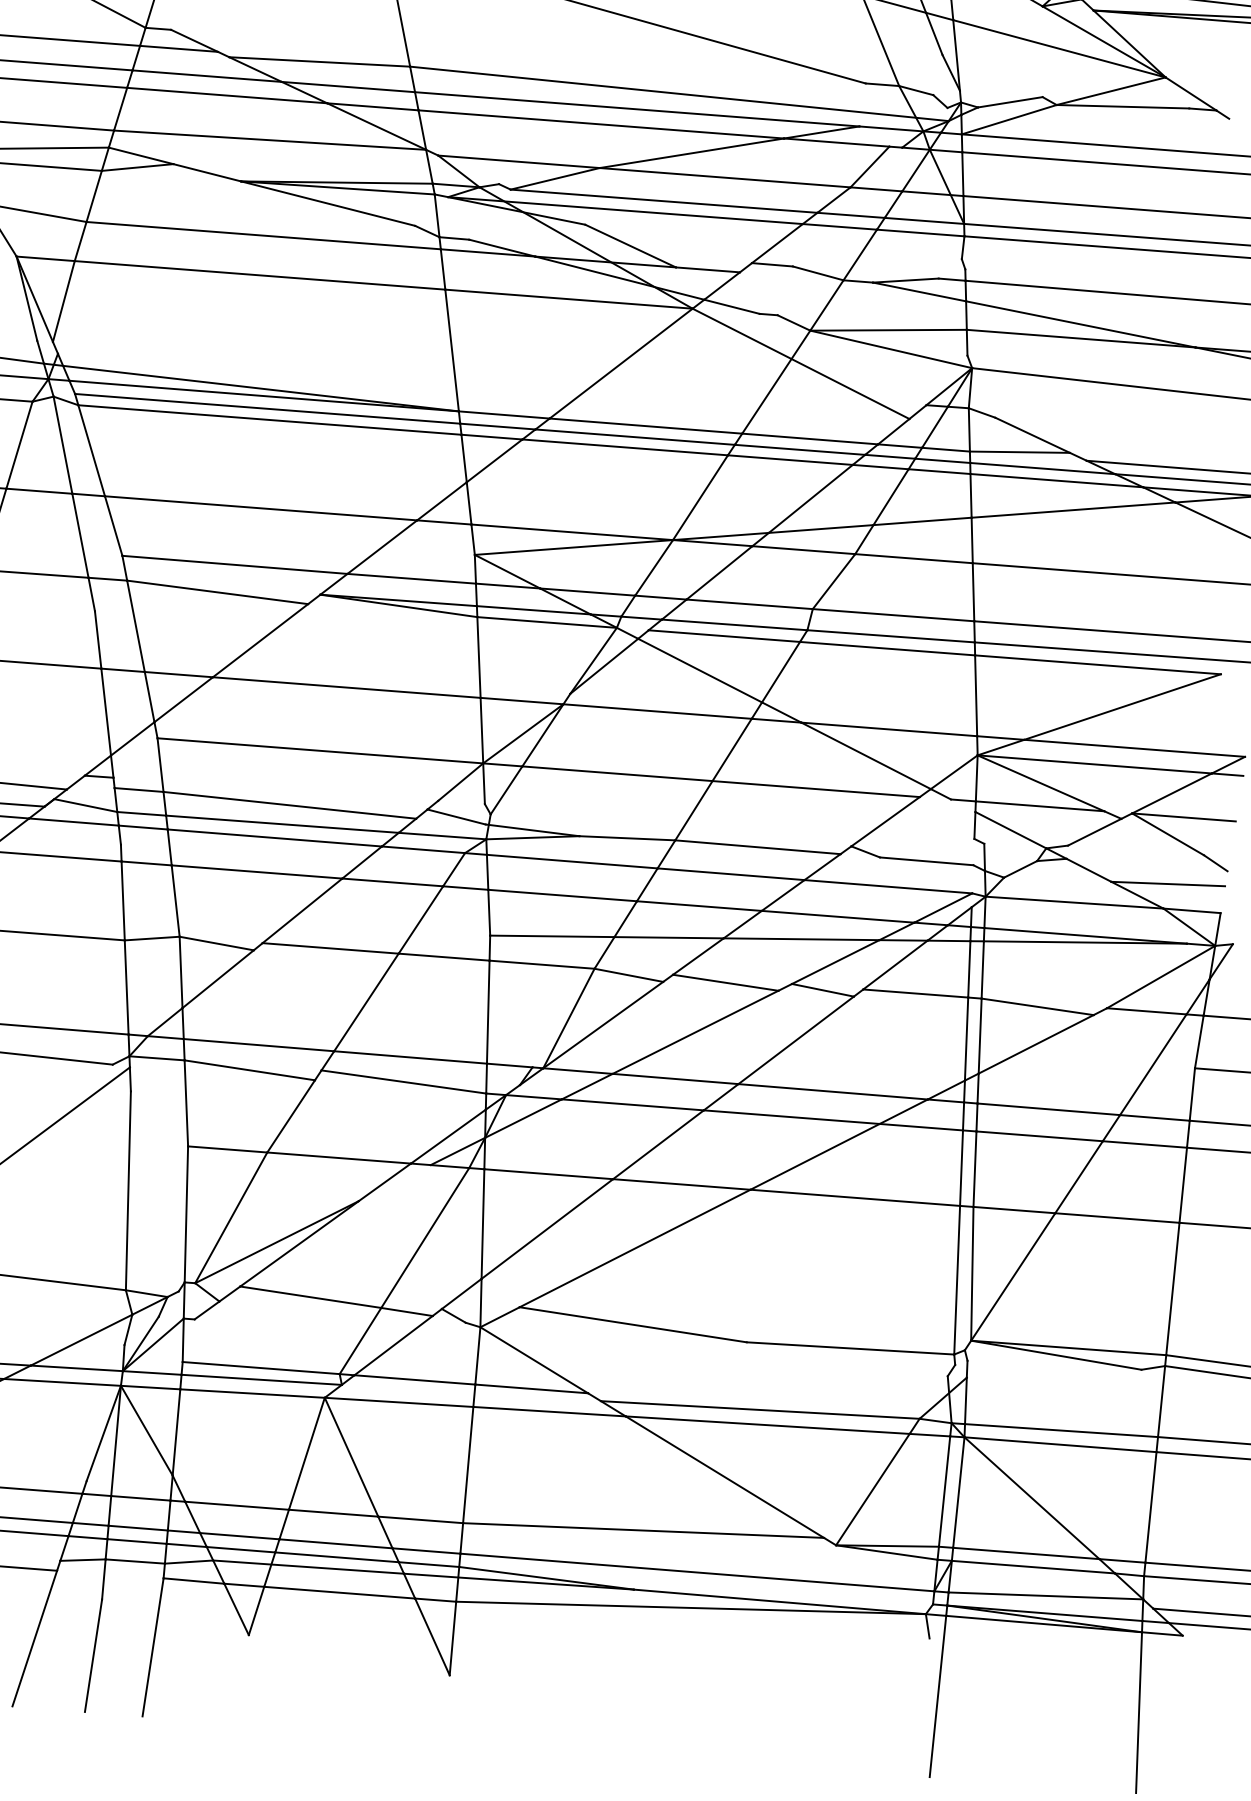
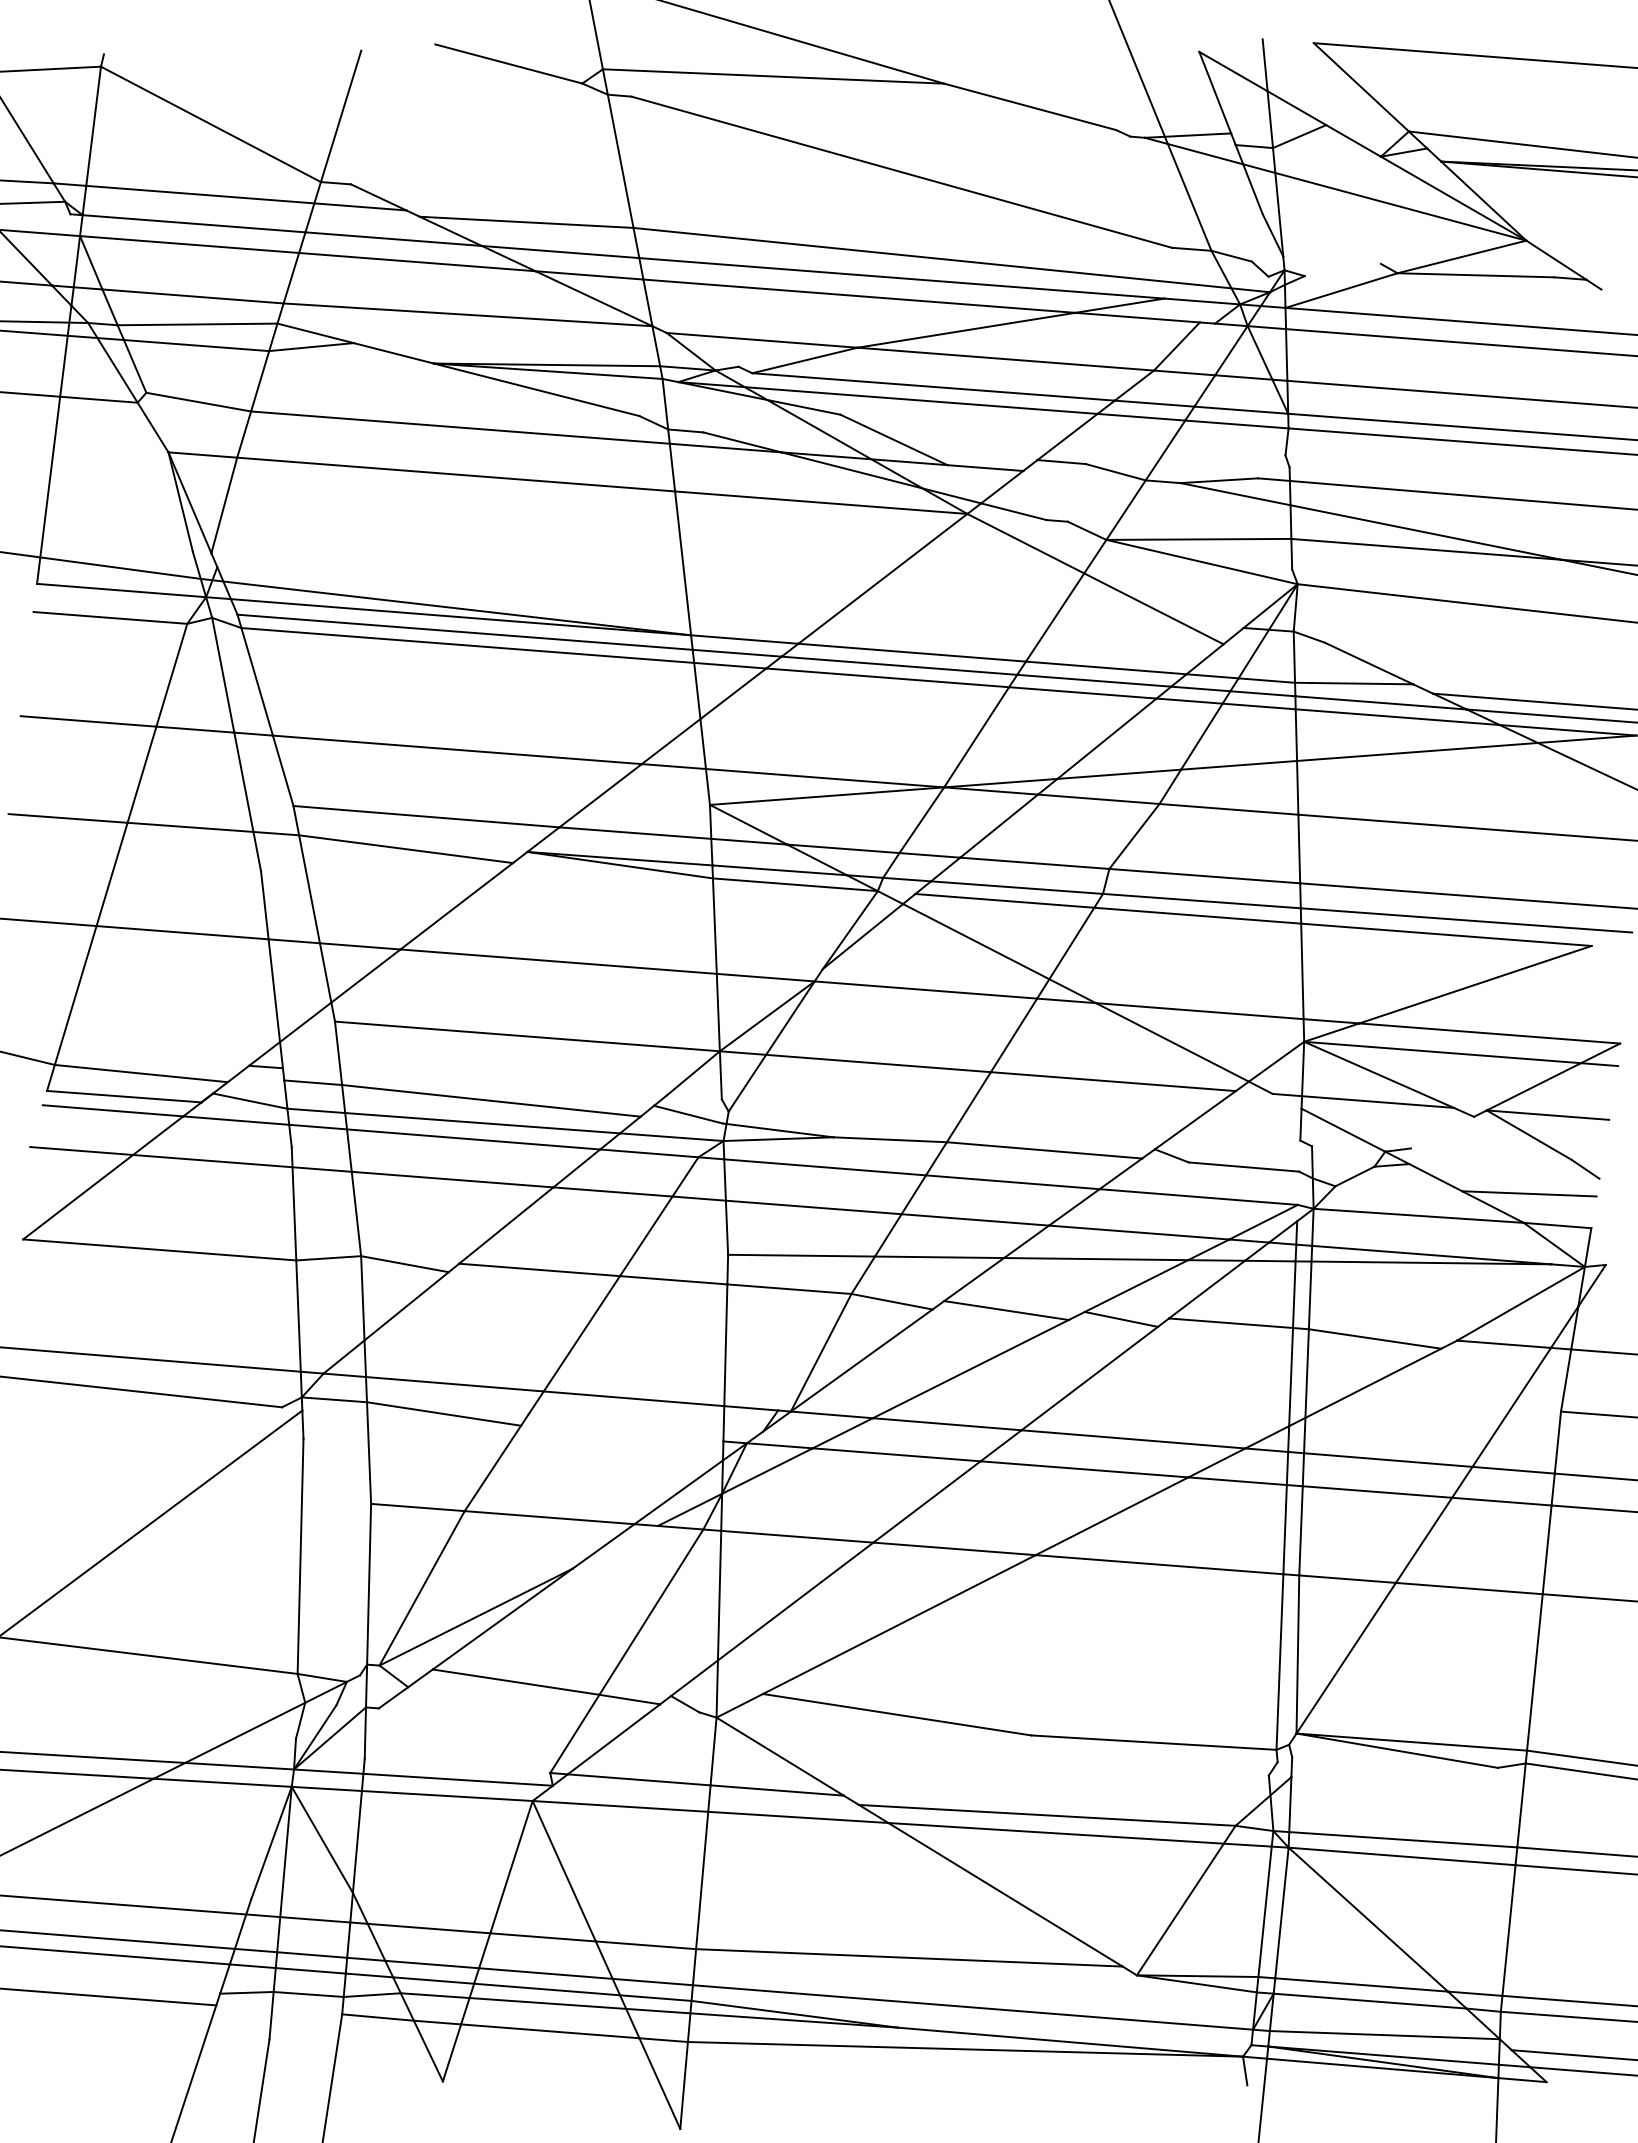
line: (1010, 101) -> (1342, 269), removed
line: (1094, 832) -> (1442, 1132), removed
line: (403, 1081) -> (625, 1427), removed
line: (261, 1367) -> (457, 1765), removed

